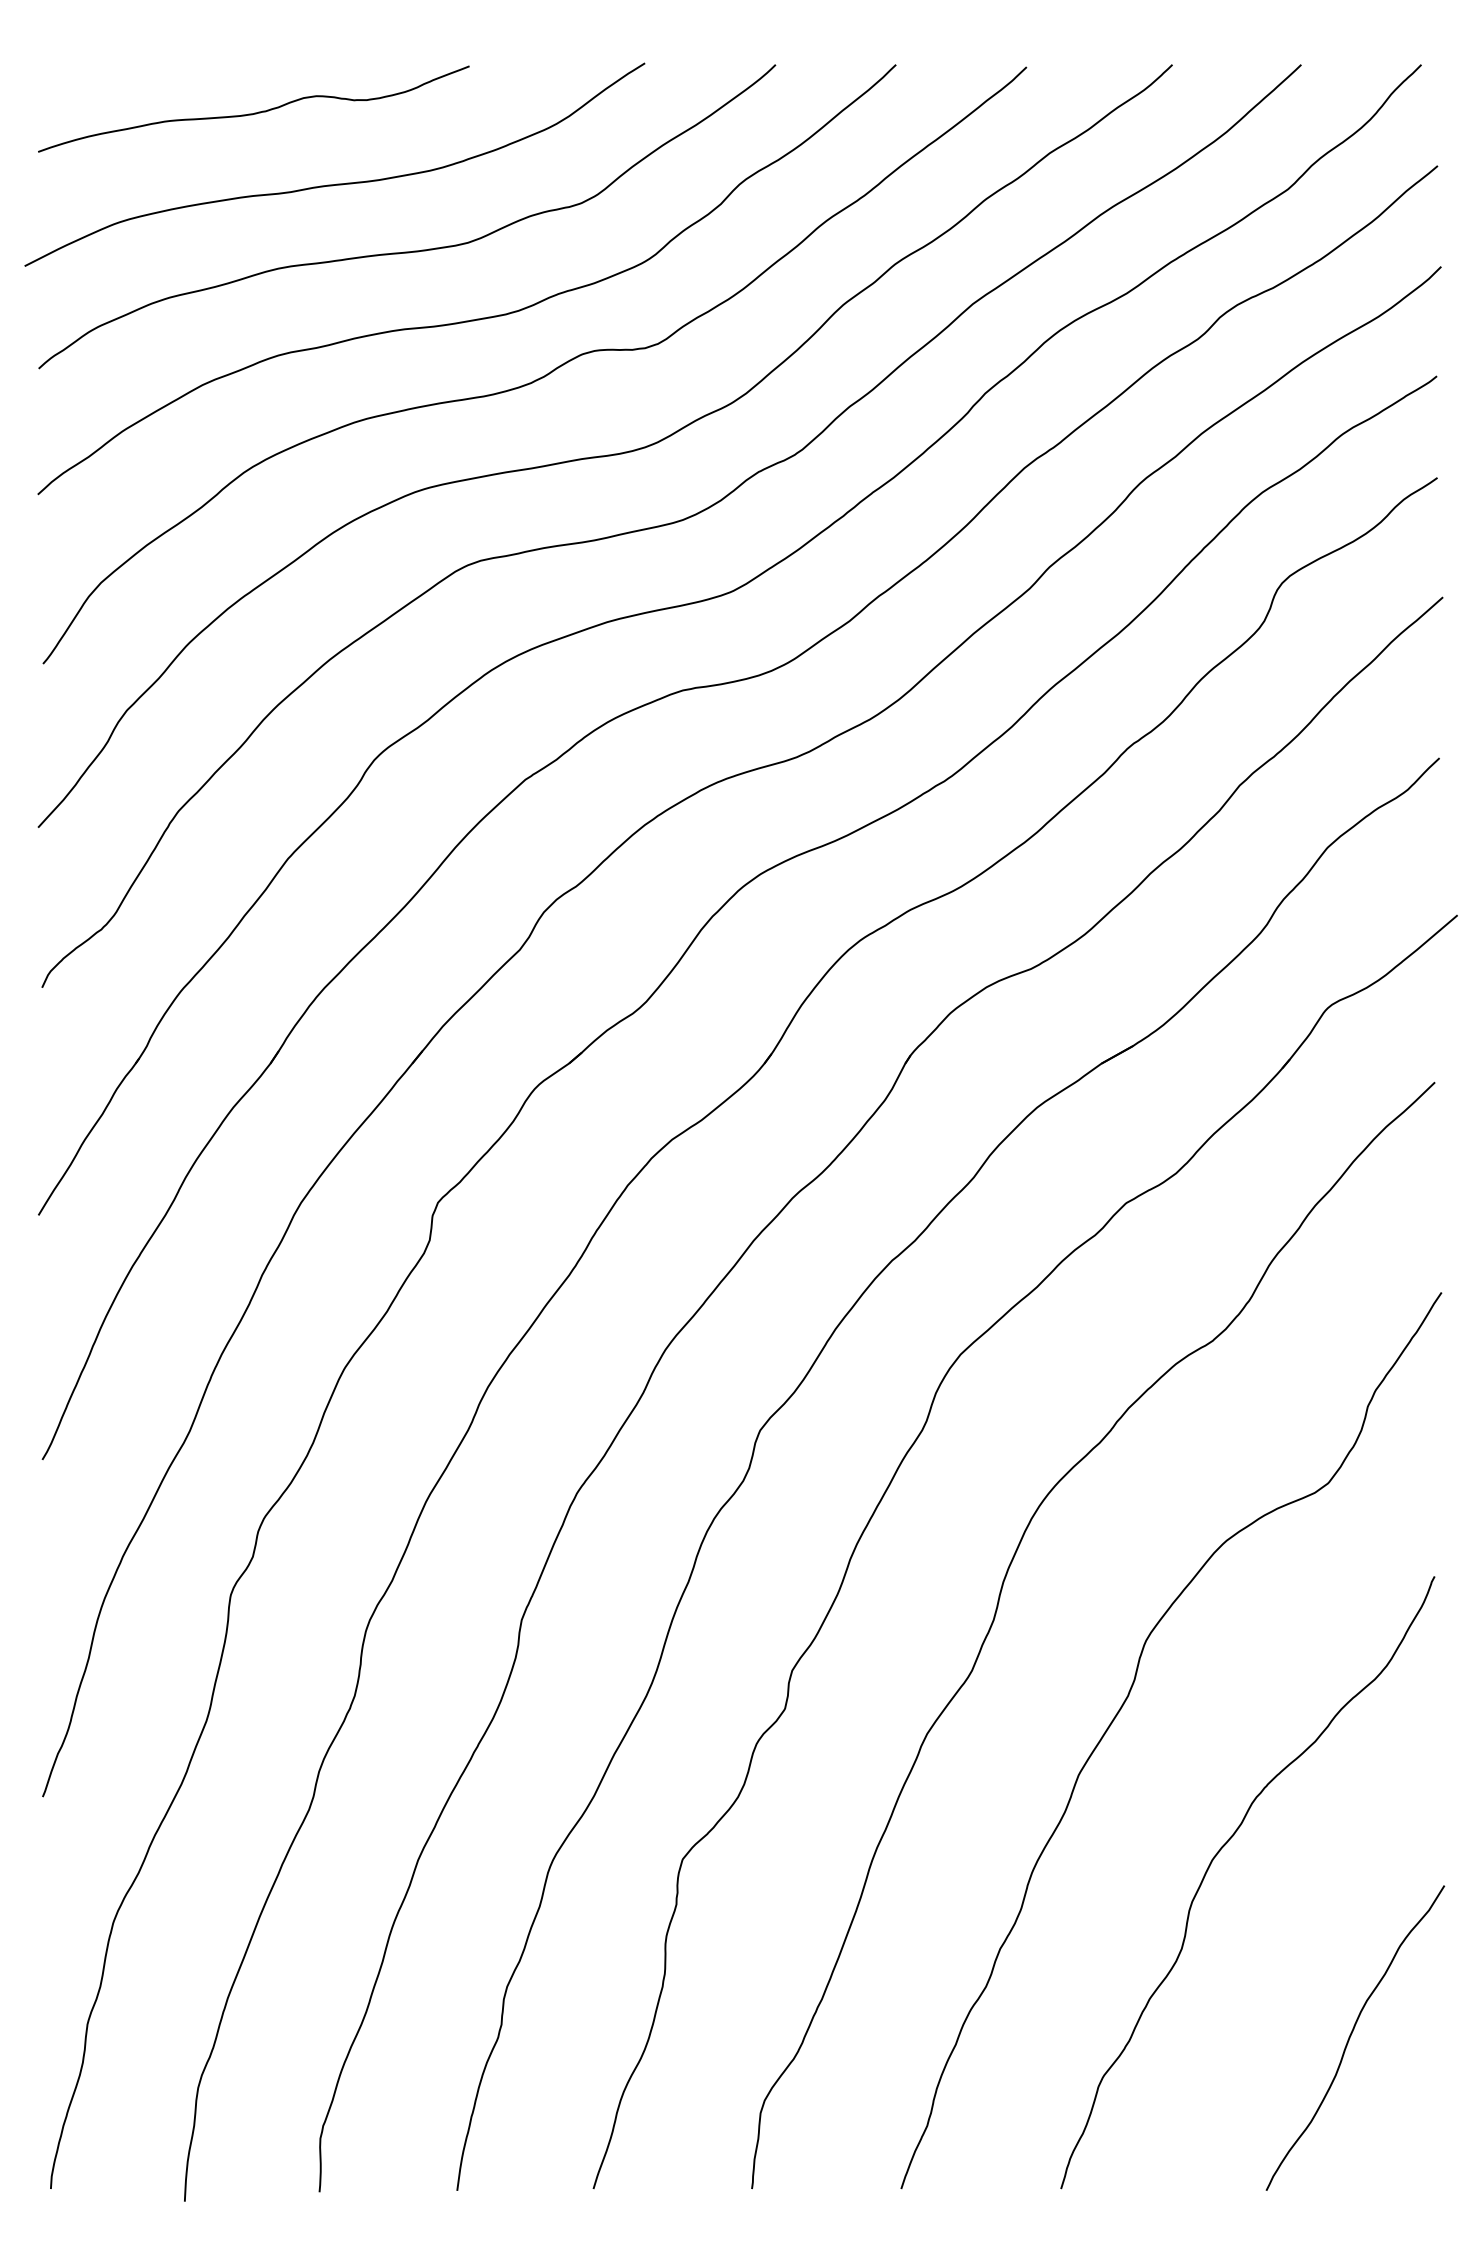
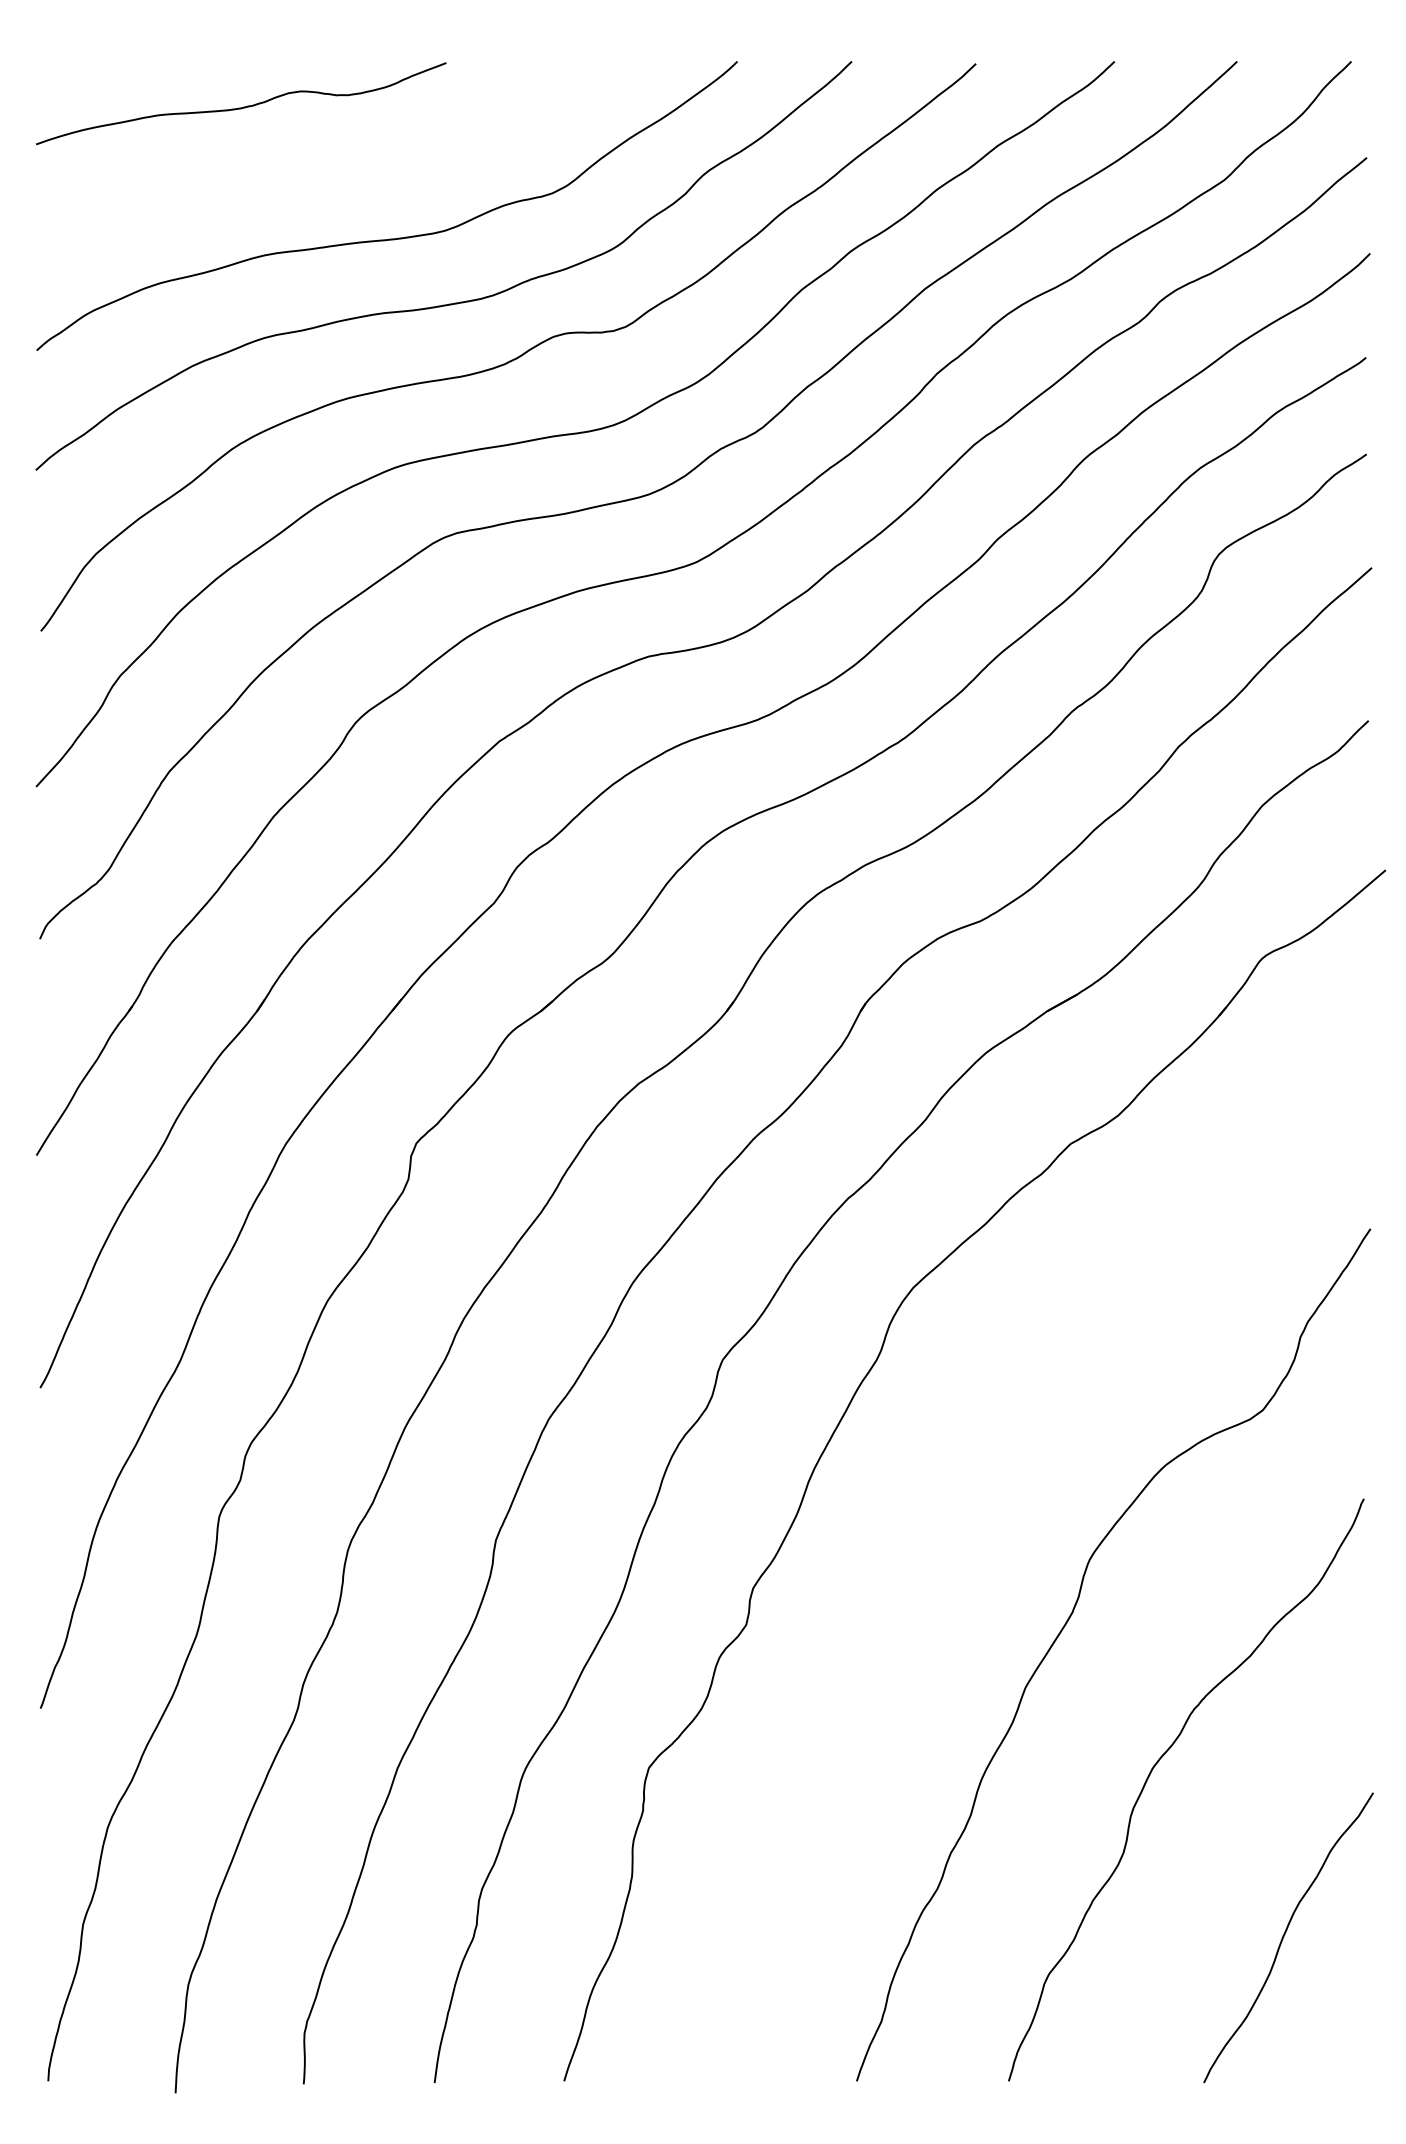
curve: (336, 183) -> (319, 174), removed
curve: (998, 1607) -> (949, 1528), removed

